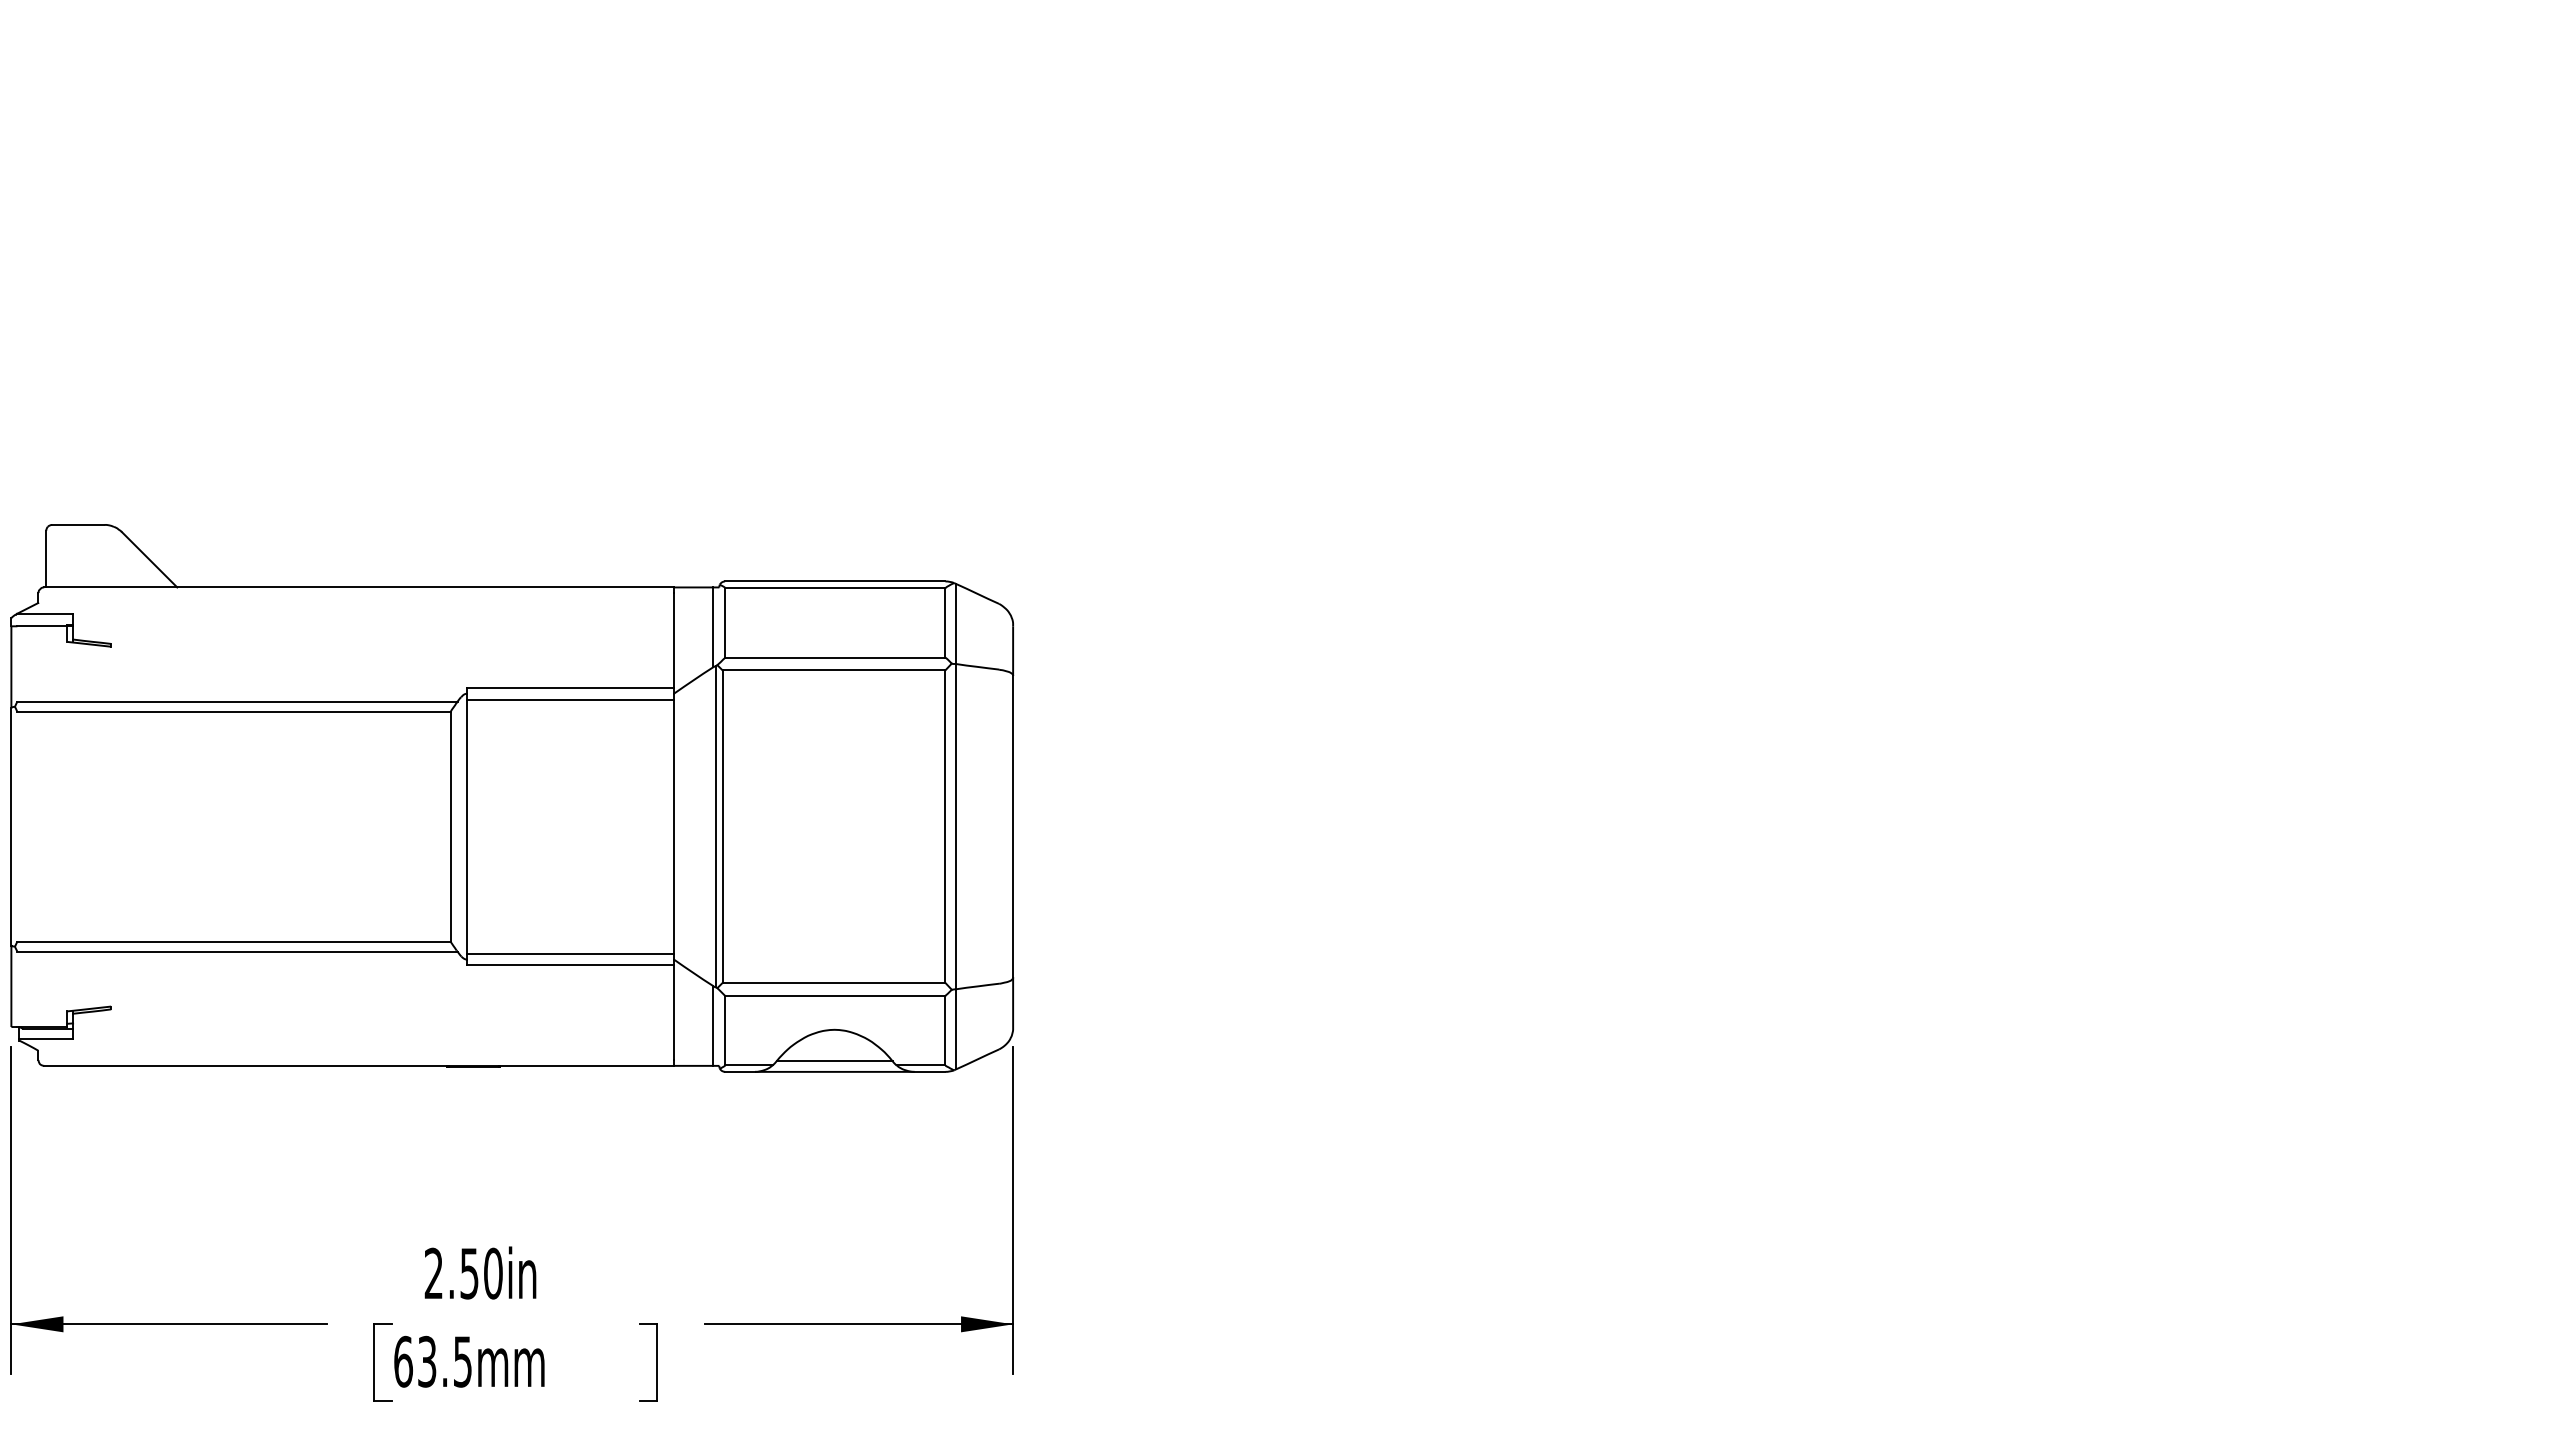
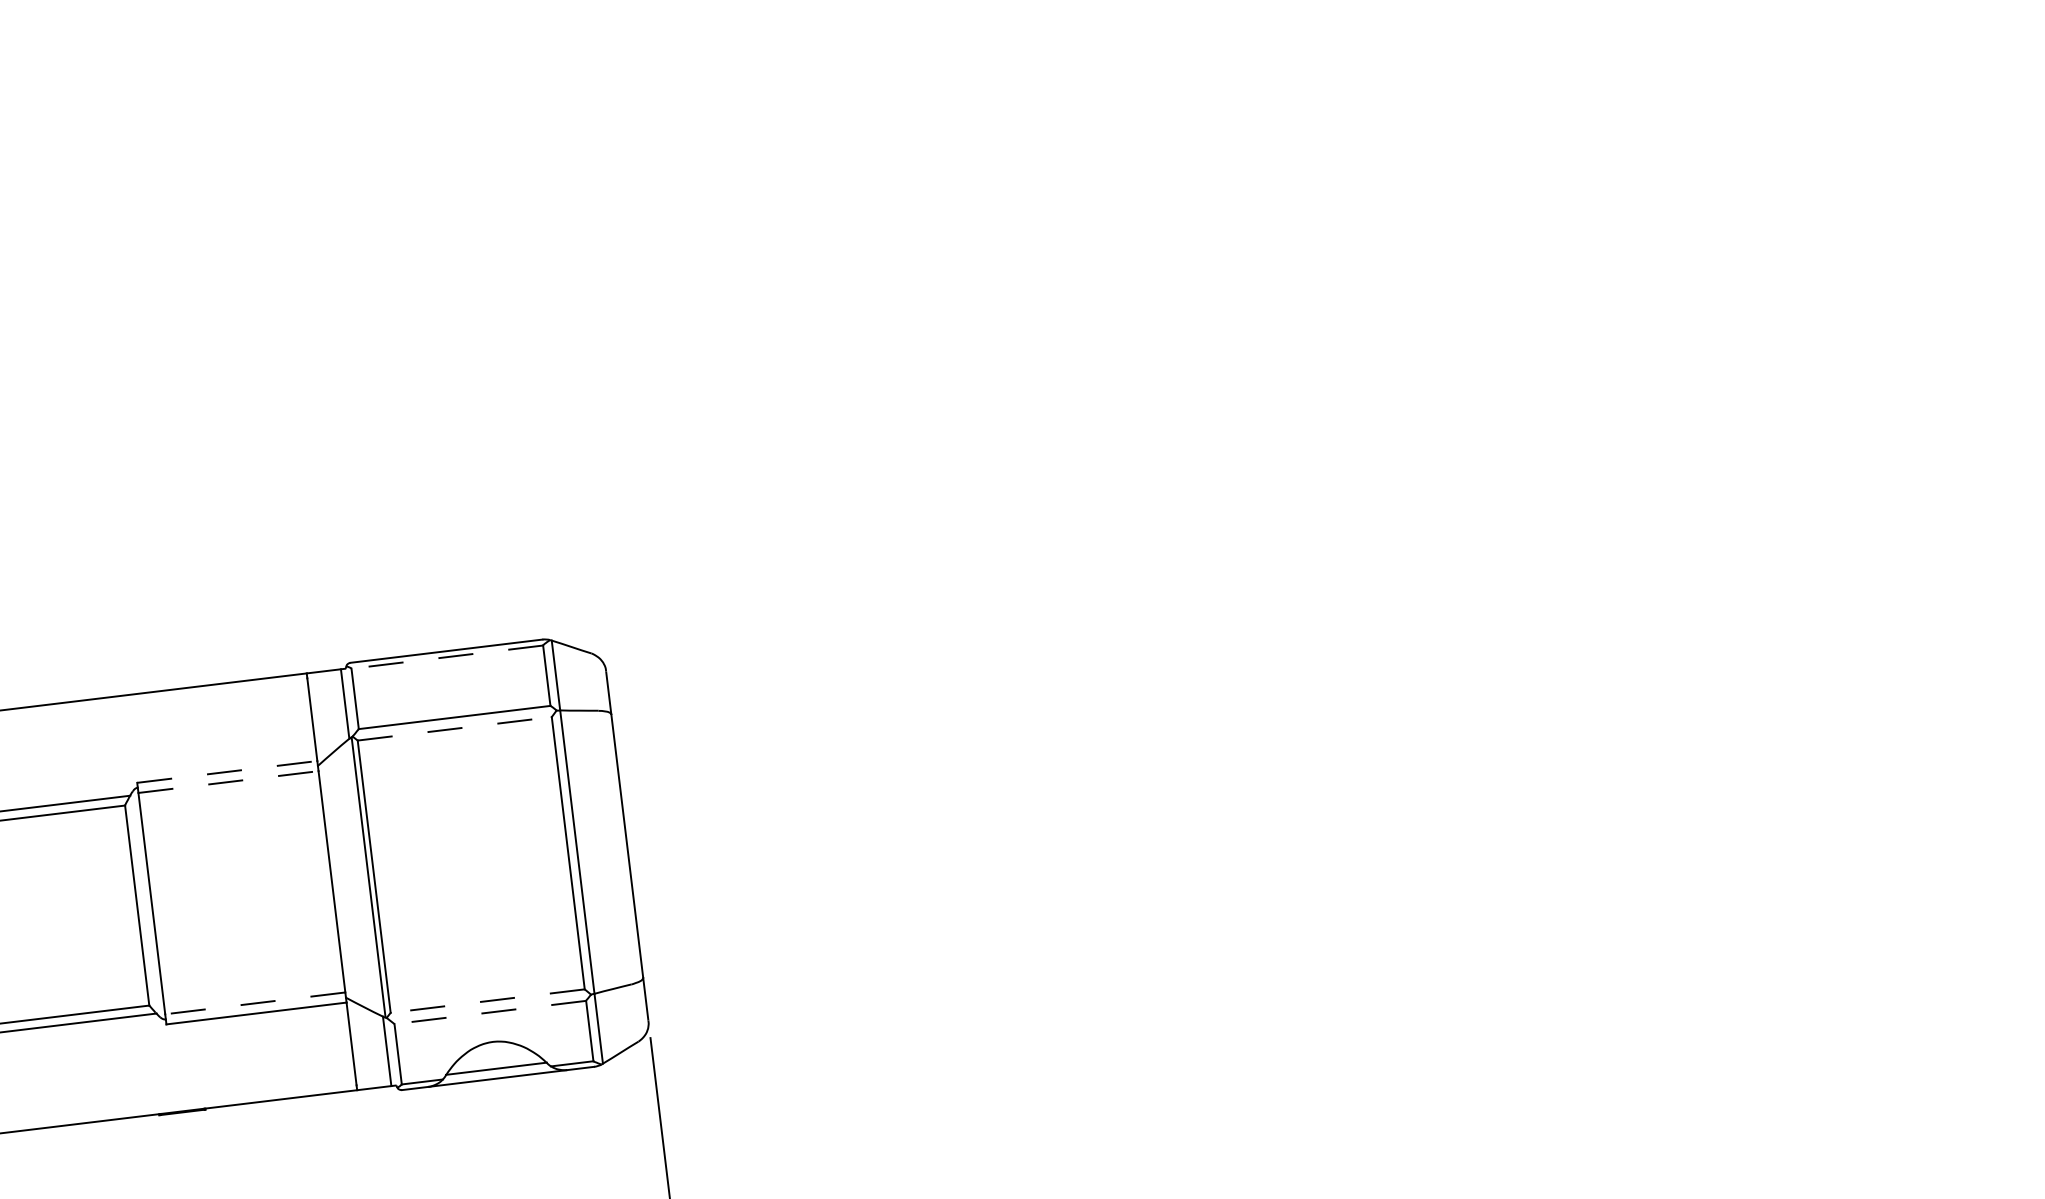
line: (835, 588) -> (447, 657), solid -> dashed
line: (834, 670) -> (455, 728), solid -> dashed
line: (571, 688) -> (227, 772), solid -> dashed
line: (571, 699) -> (229, 781), solid -> dashed
line: (570, 953) -> (255, 1003), solid -> dashed
line: (833, 982) -> (487, 1000), solid -> dashed
line: (835, 996) -> (490, 1012), solid -> dashed

